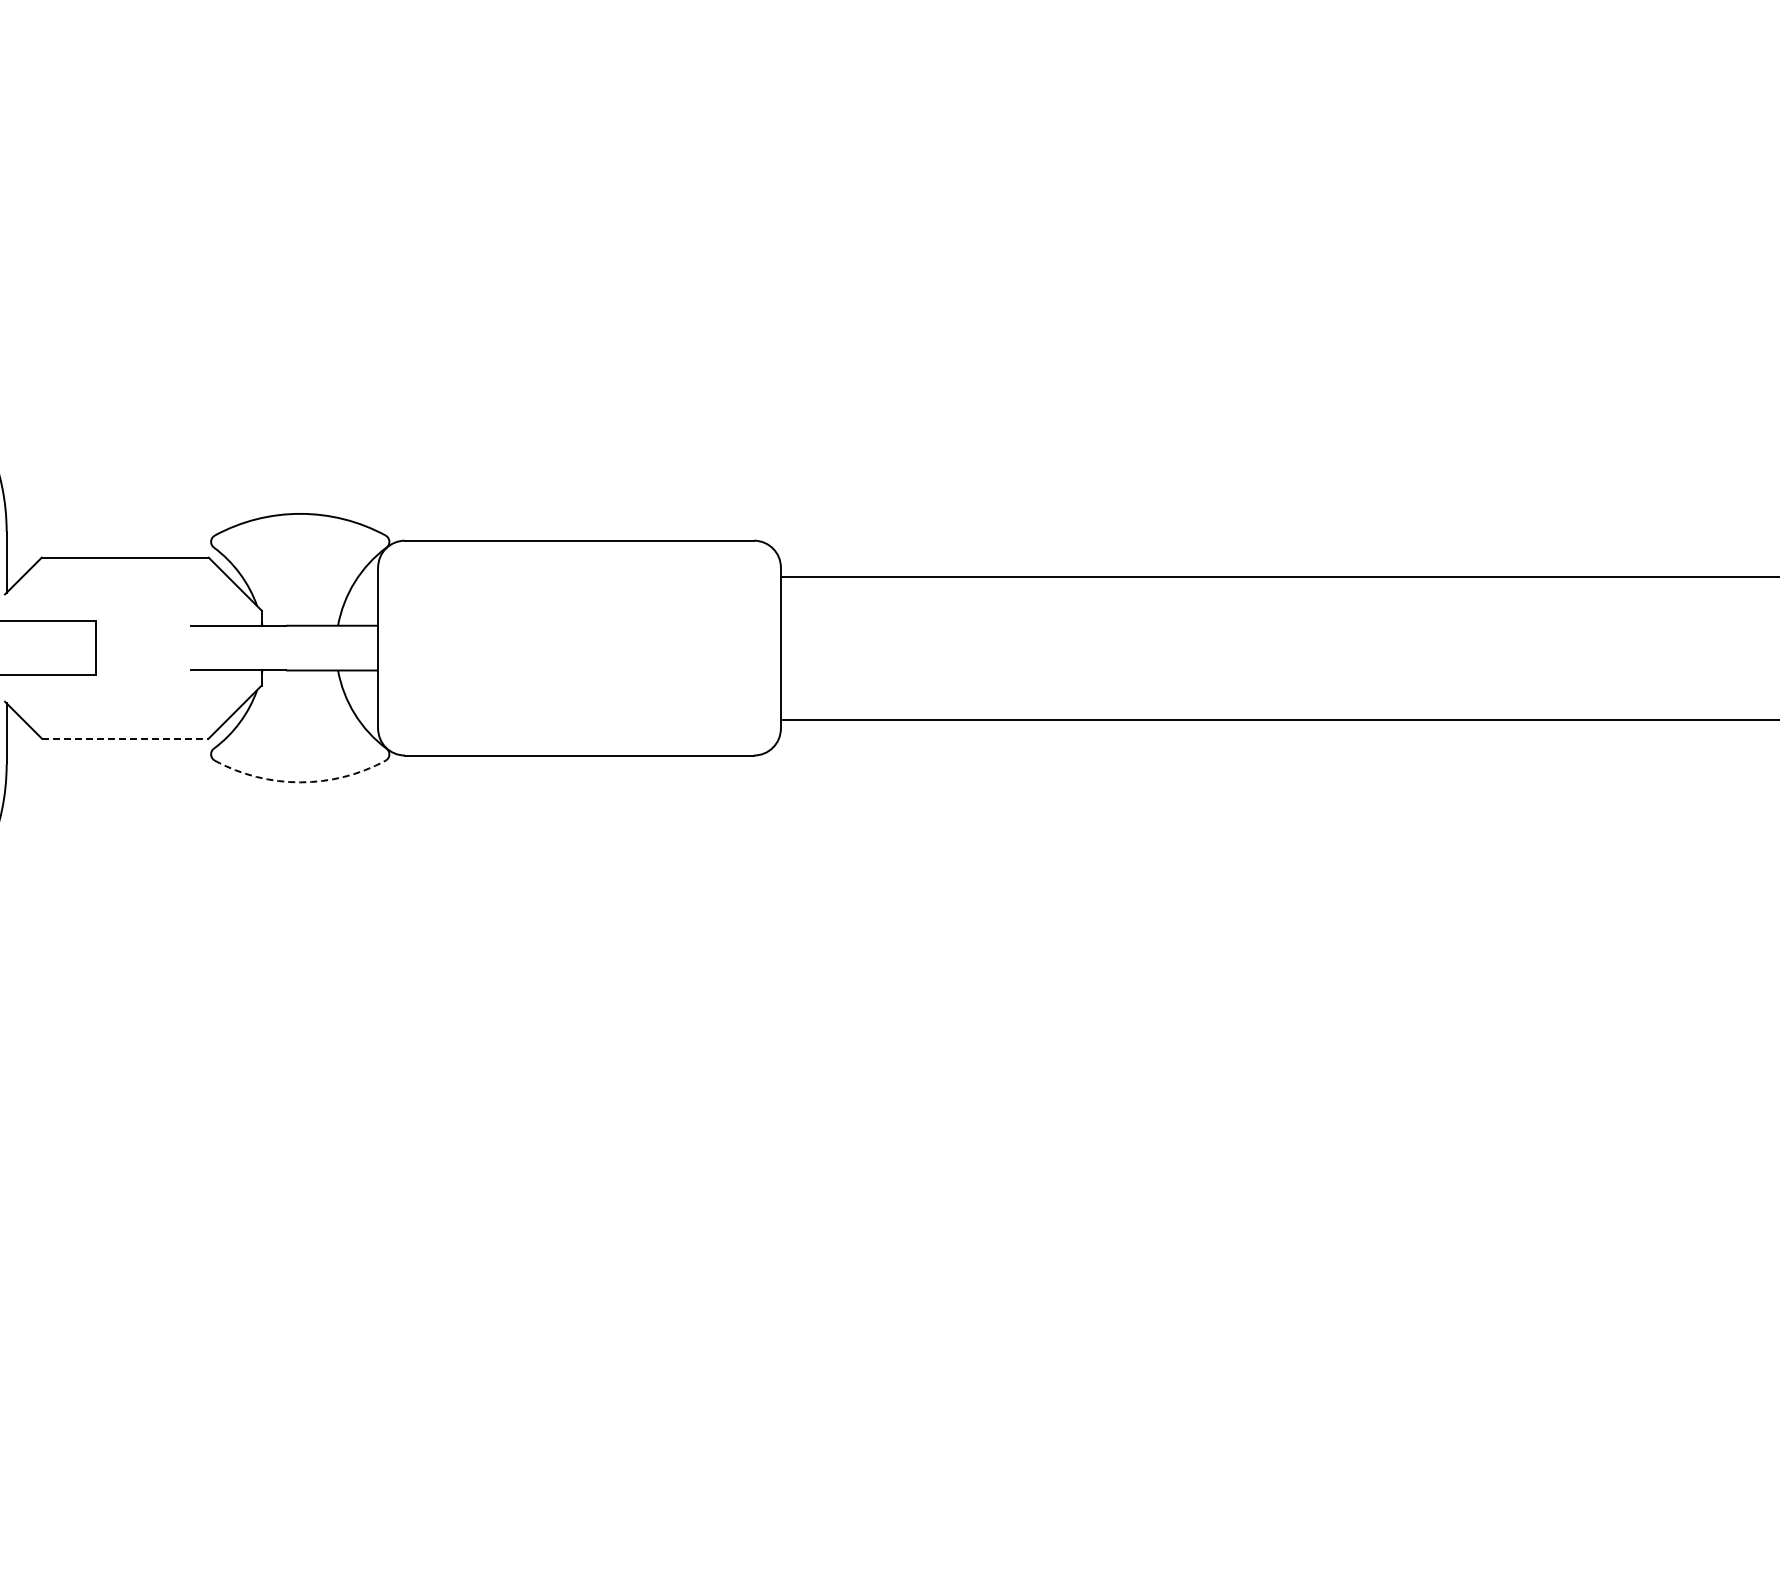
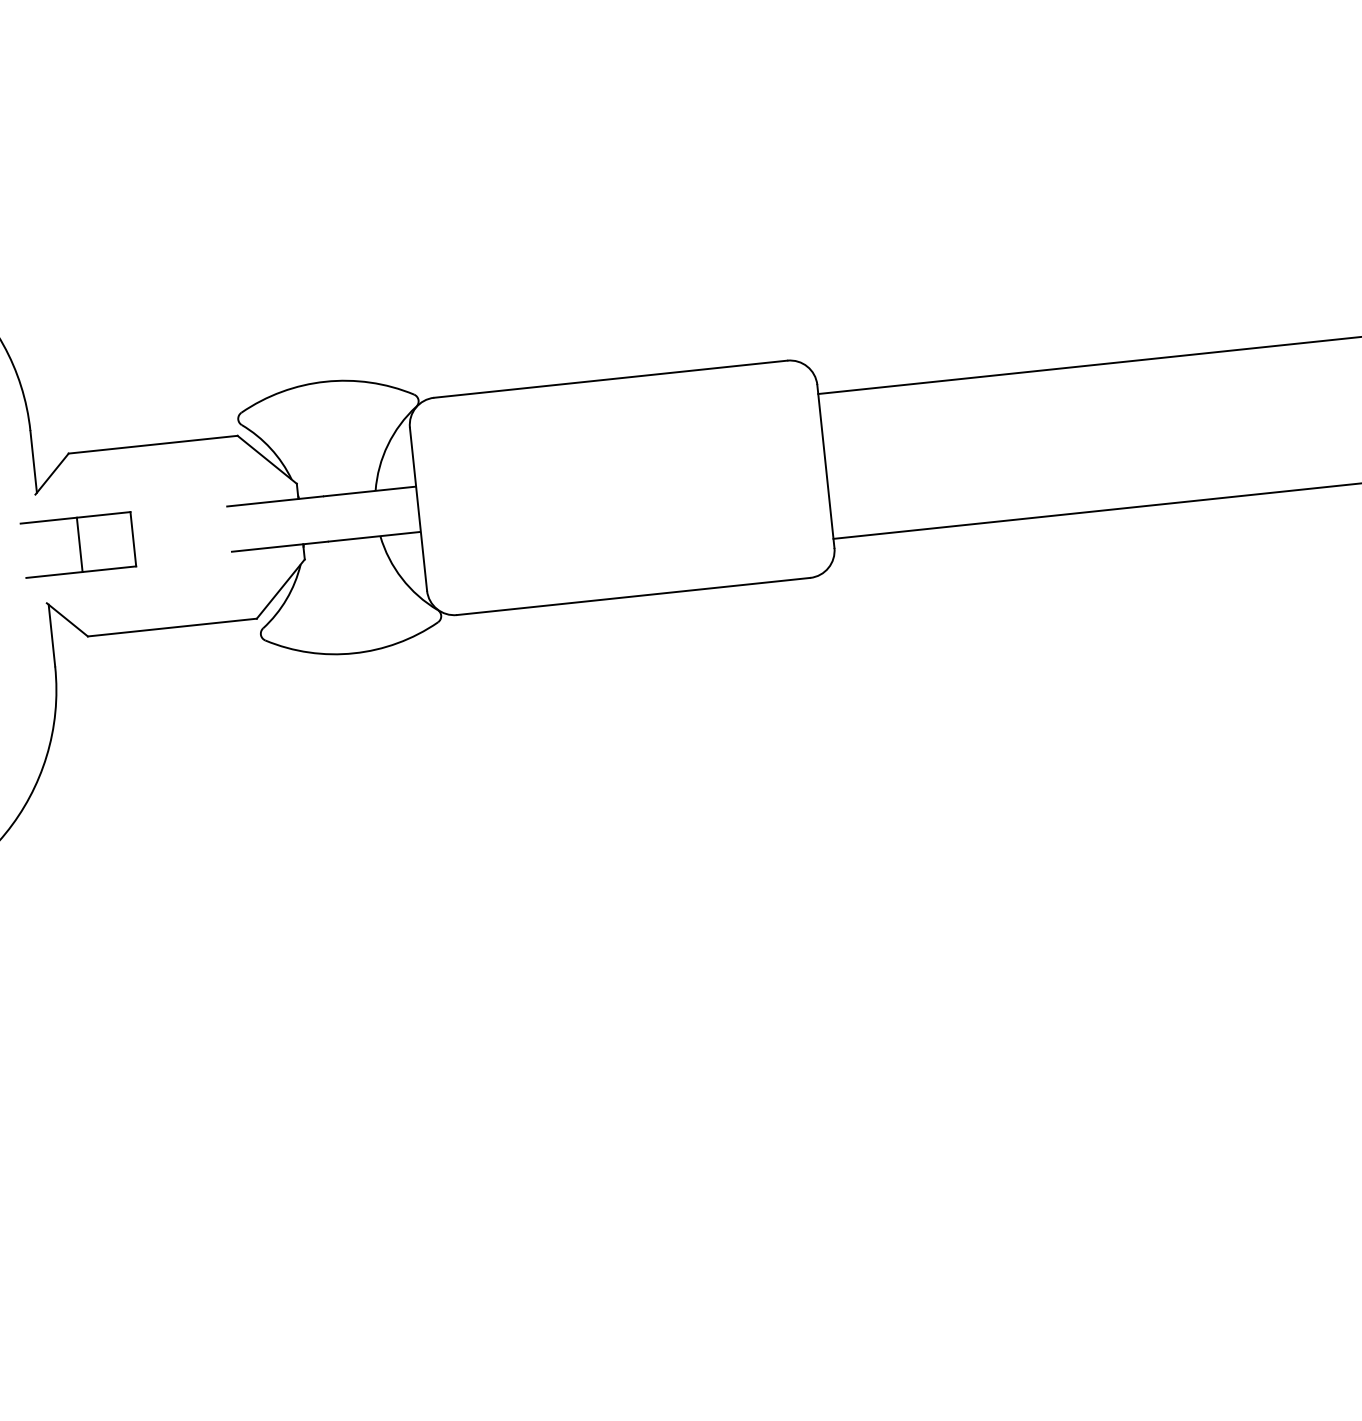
line: (43, 647) -> (79, 544), added
line: (125, 738) -> (172, 627), dashed -> solid
arc: (300, 782) -> (354, 653), dashed -> solid

